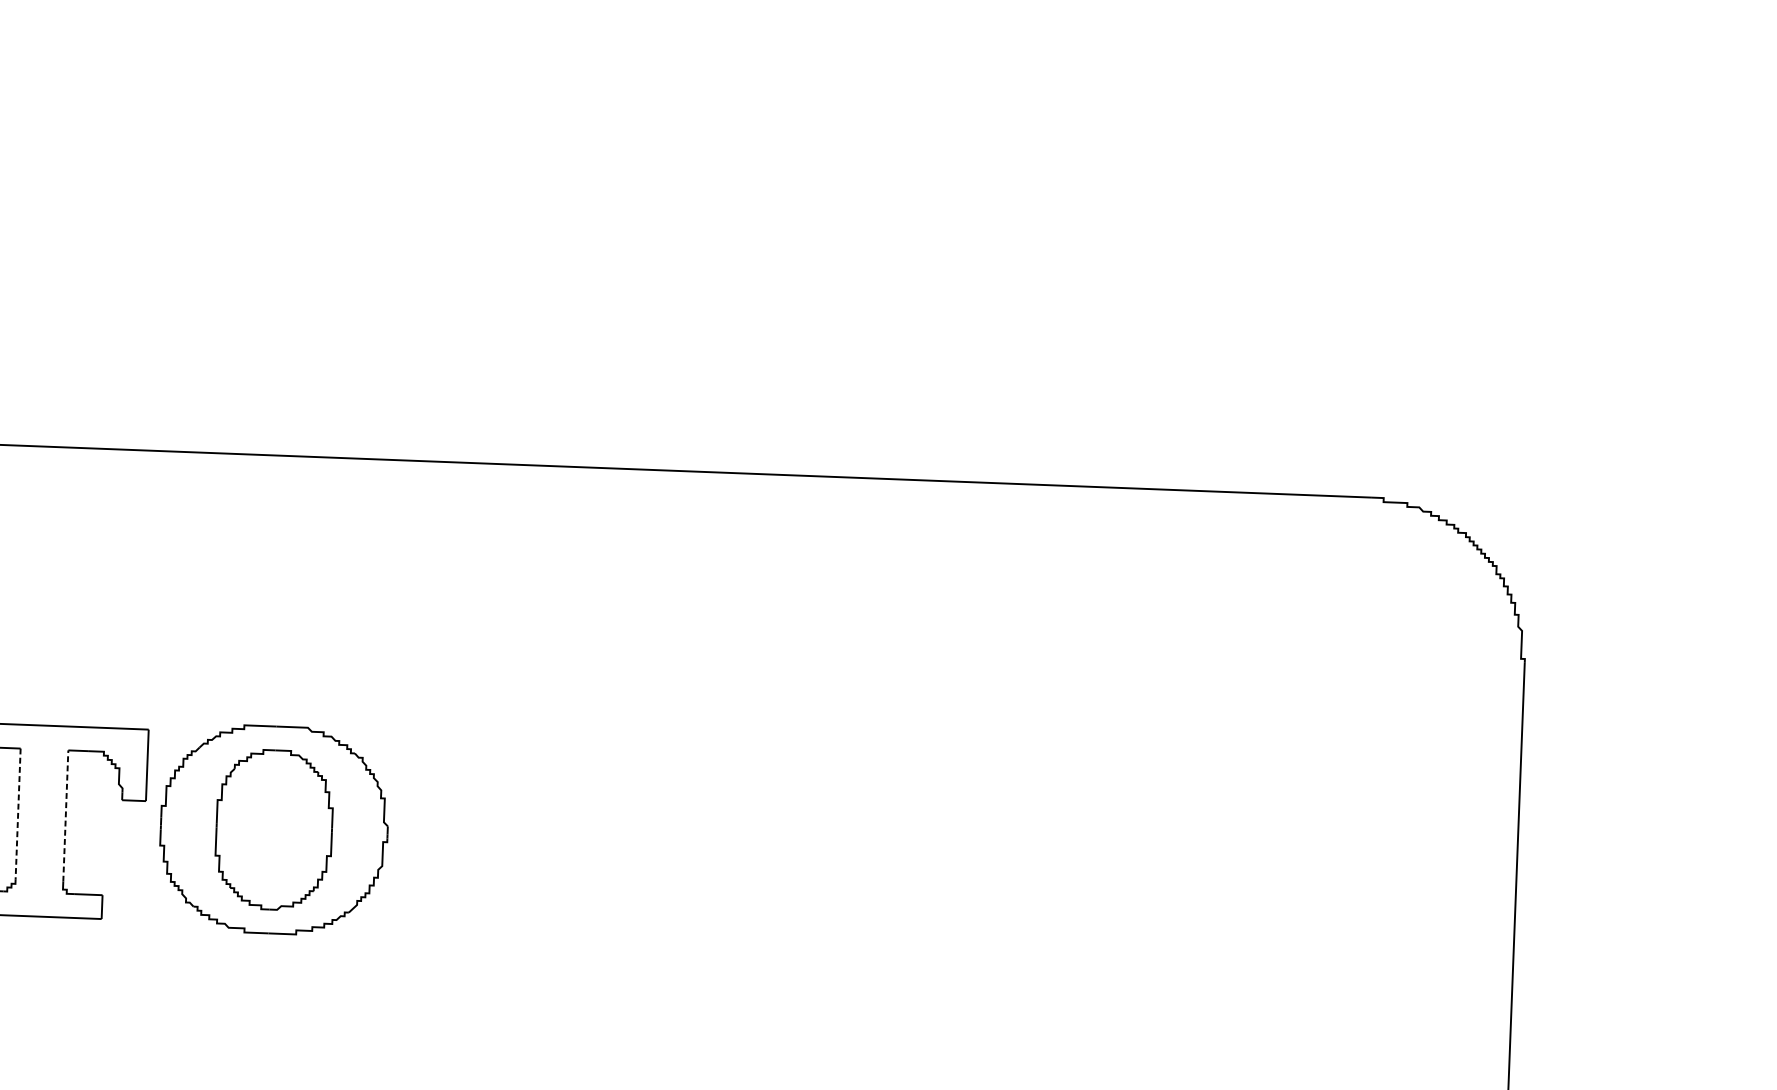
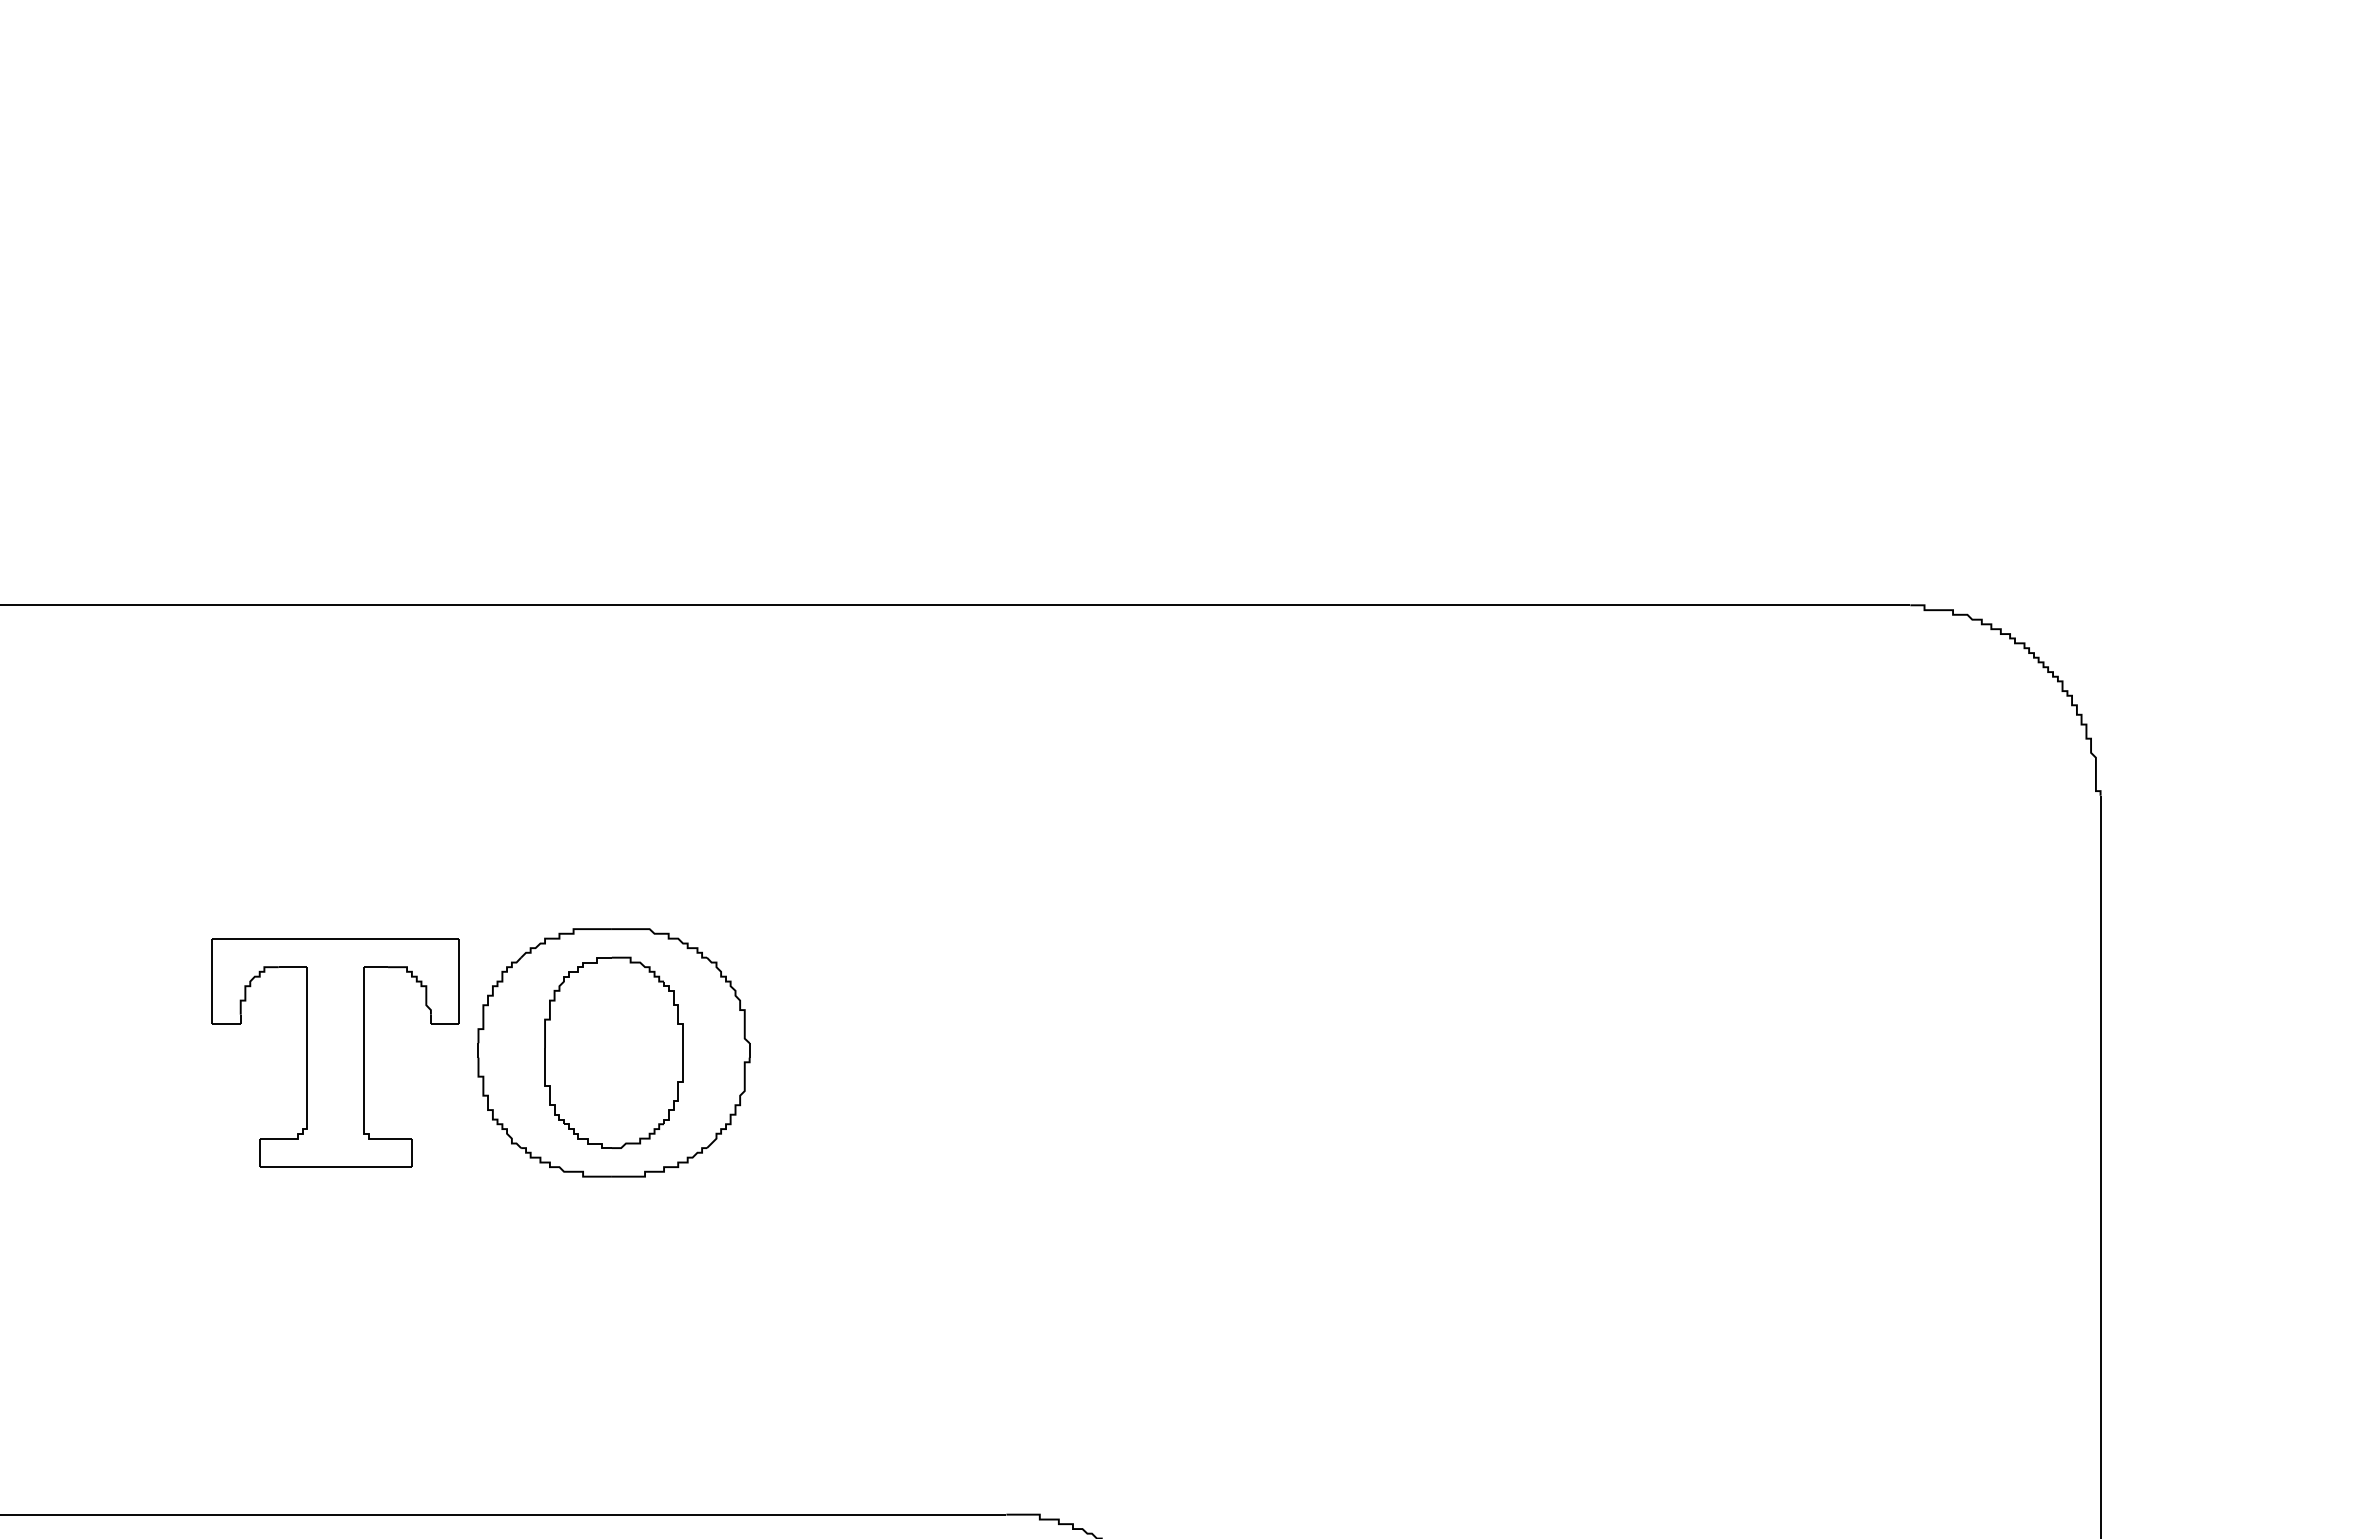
line: (18, 814) -> (307, 1045), dashed -> solid
line: (65, 815) -> (364, 1045), dashed -> solid

